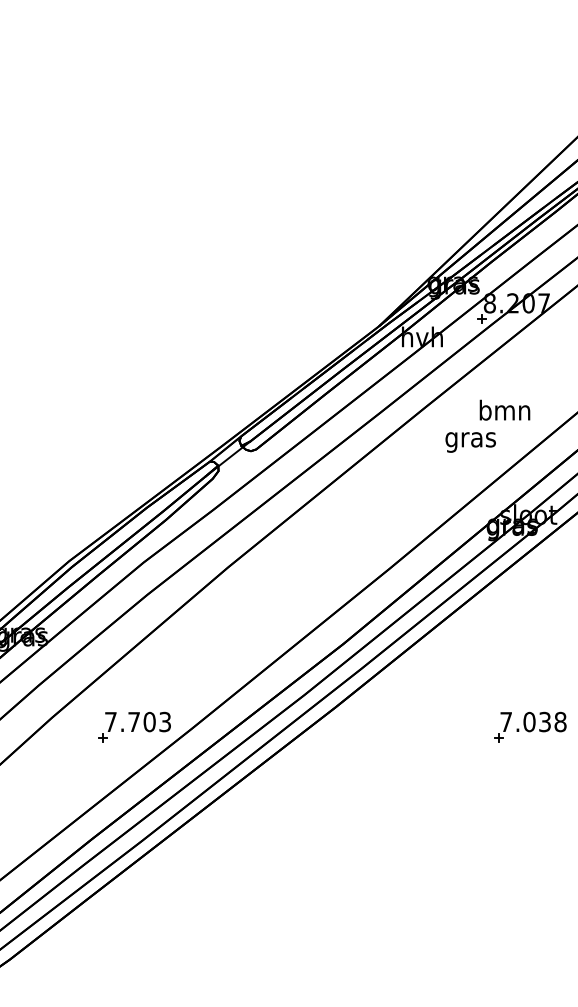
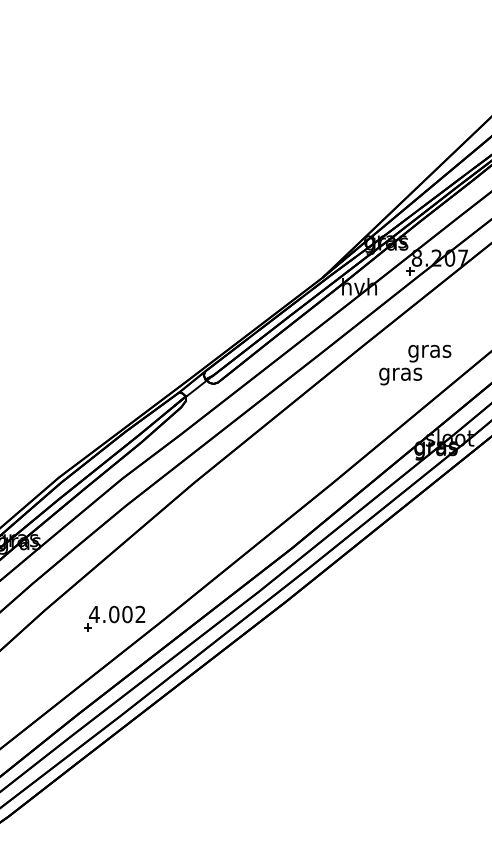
text: (504, 412) -> (429, 351), bmn -> gras
text: (137, 721) -> (117, 614), 7.703 -> 4.002
part: (530, 726) -> (451, 618), removed

